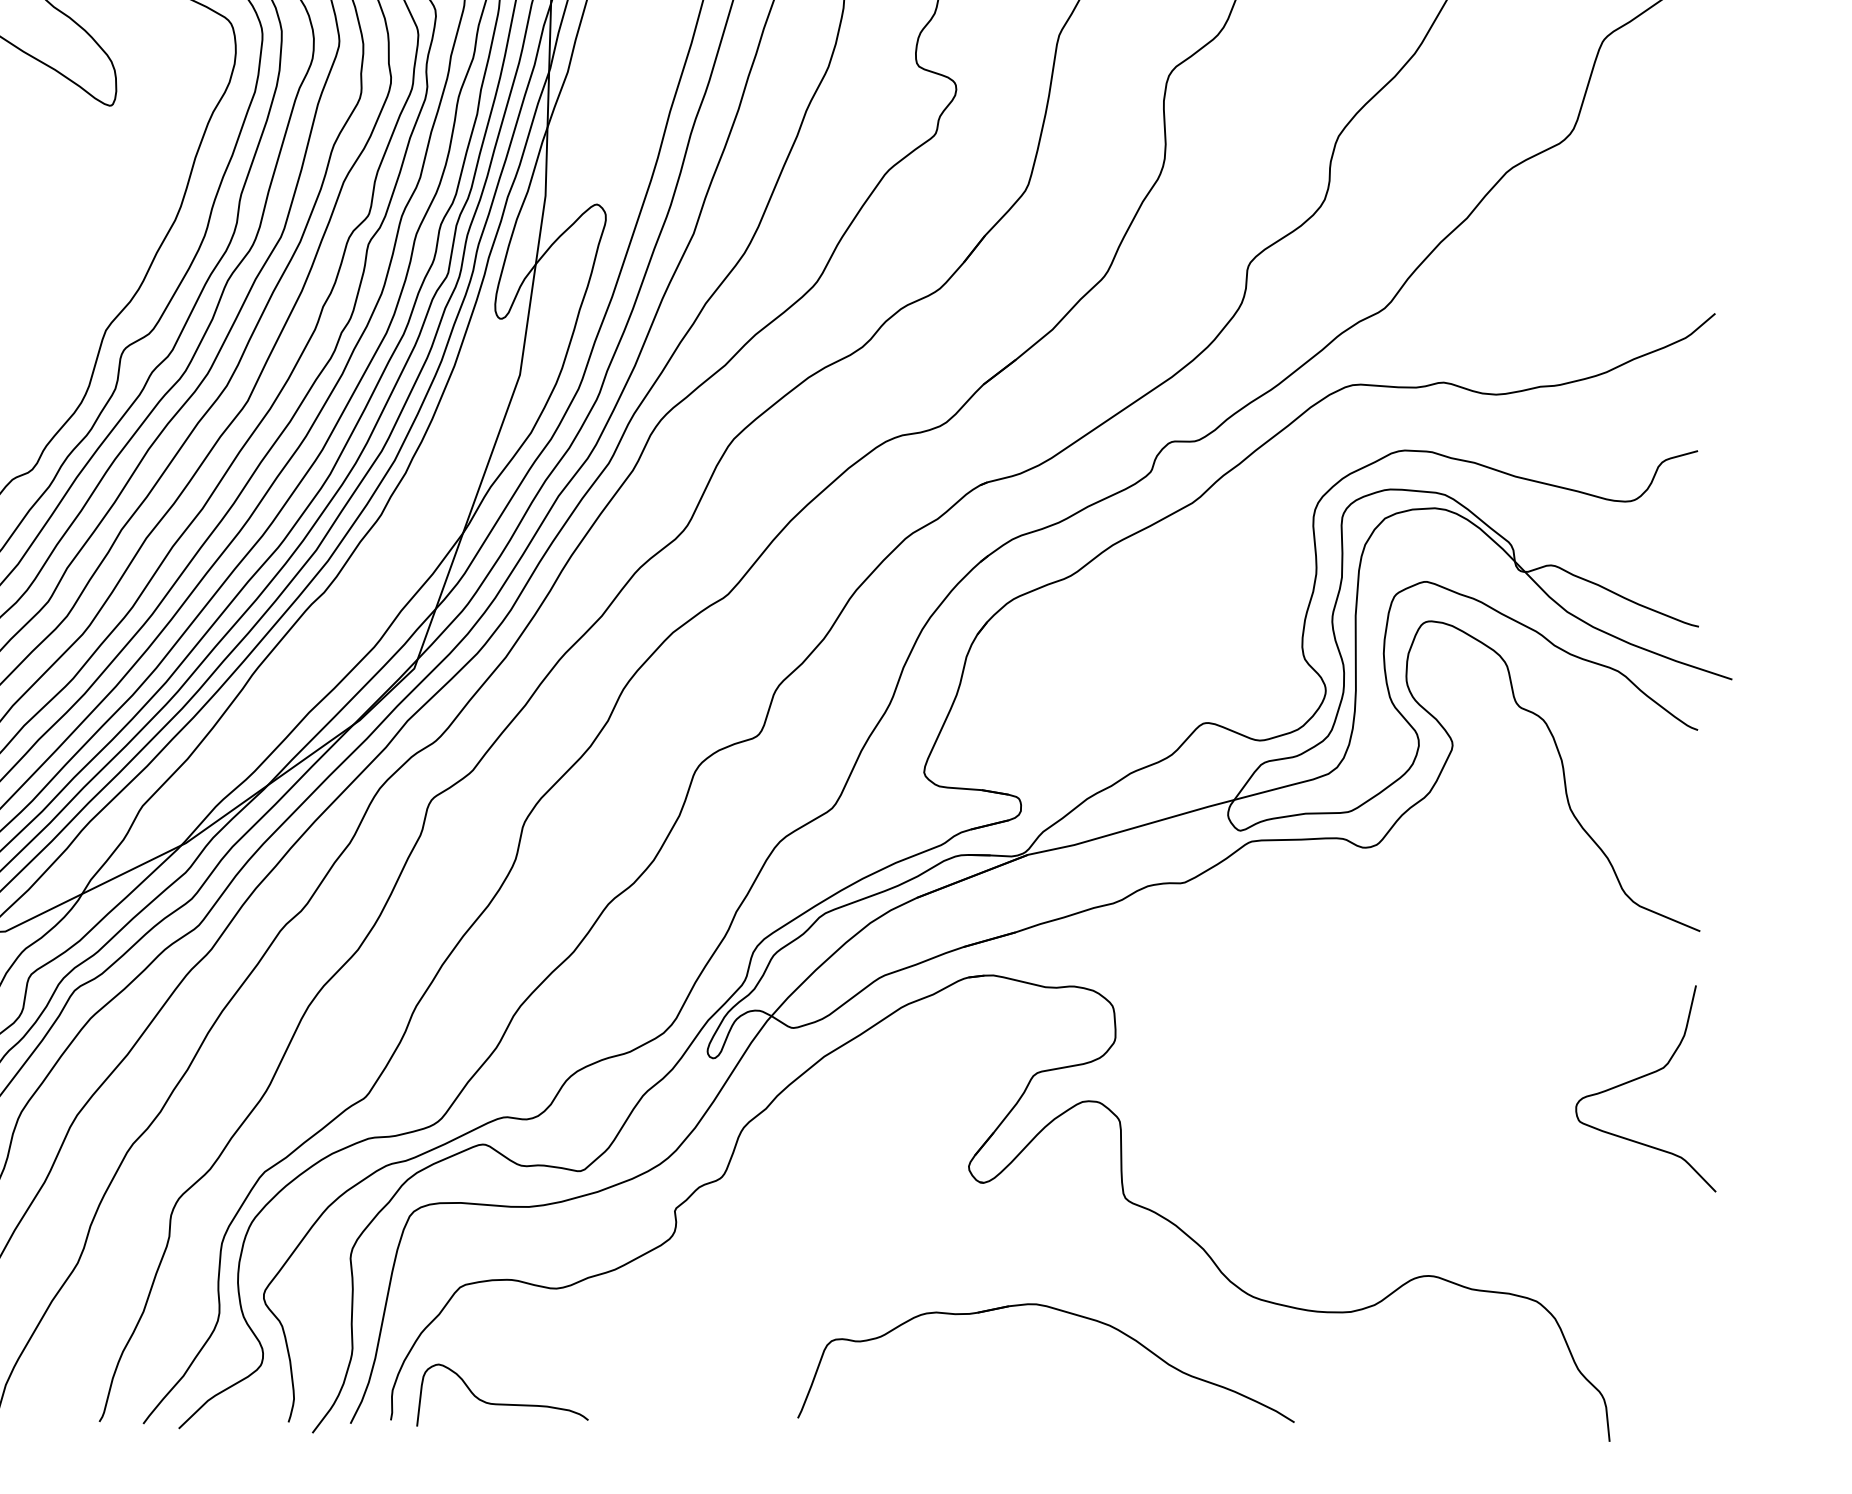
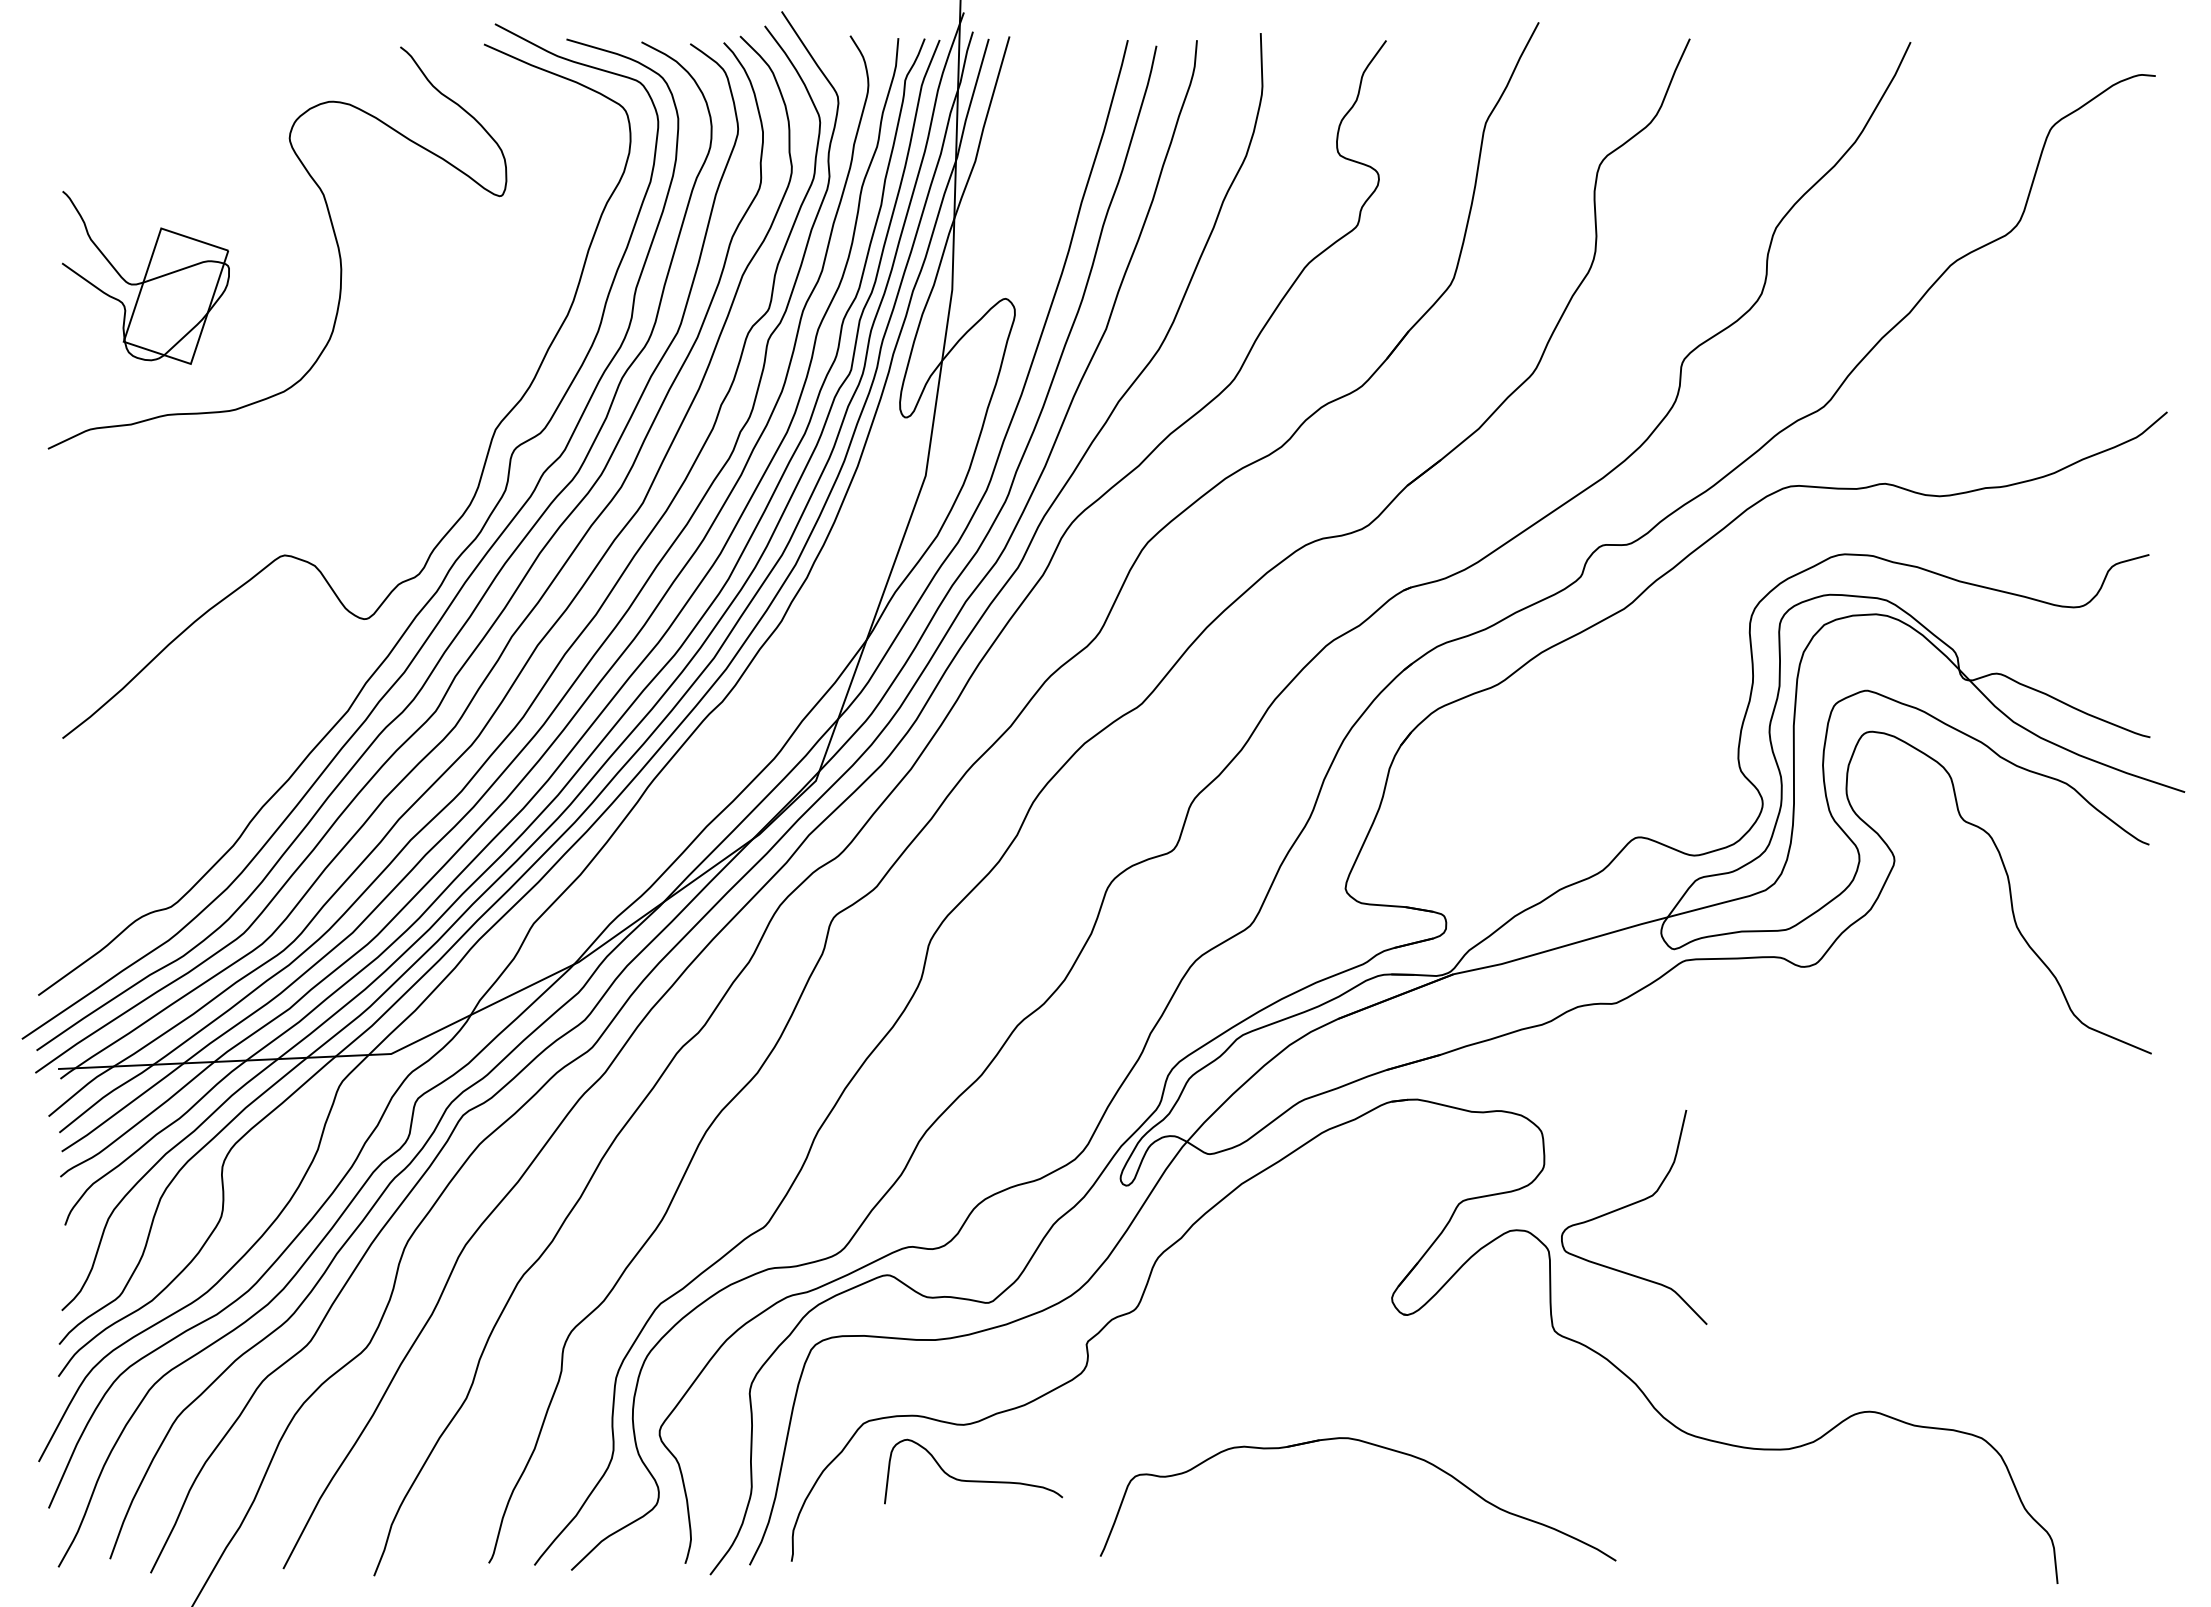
curve: (1641, 1078) -> (1629, 1206), moved
part: (1059, 1311) -> (1372, 1445), moved
curve: (502, 1403) -> (973, 1480), moved

